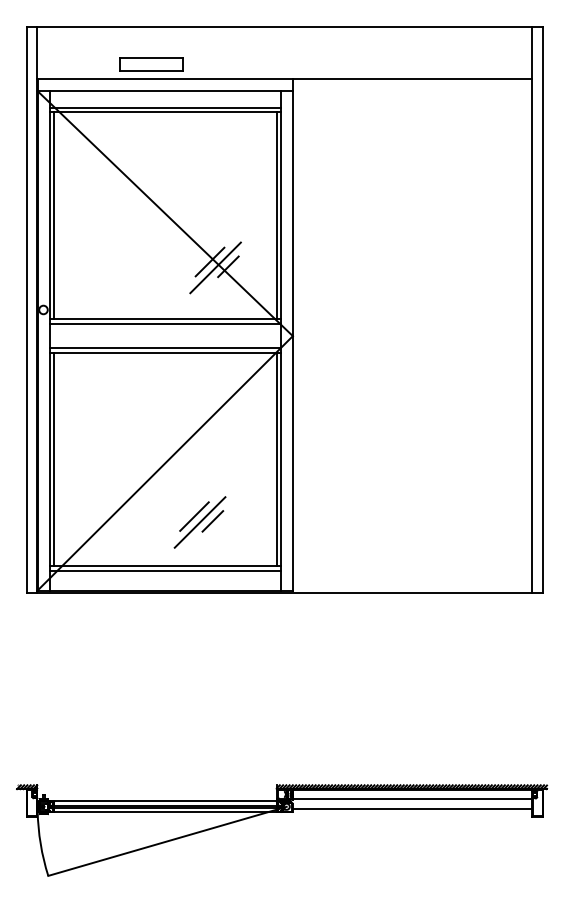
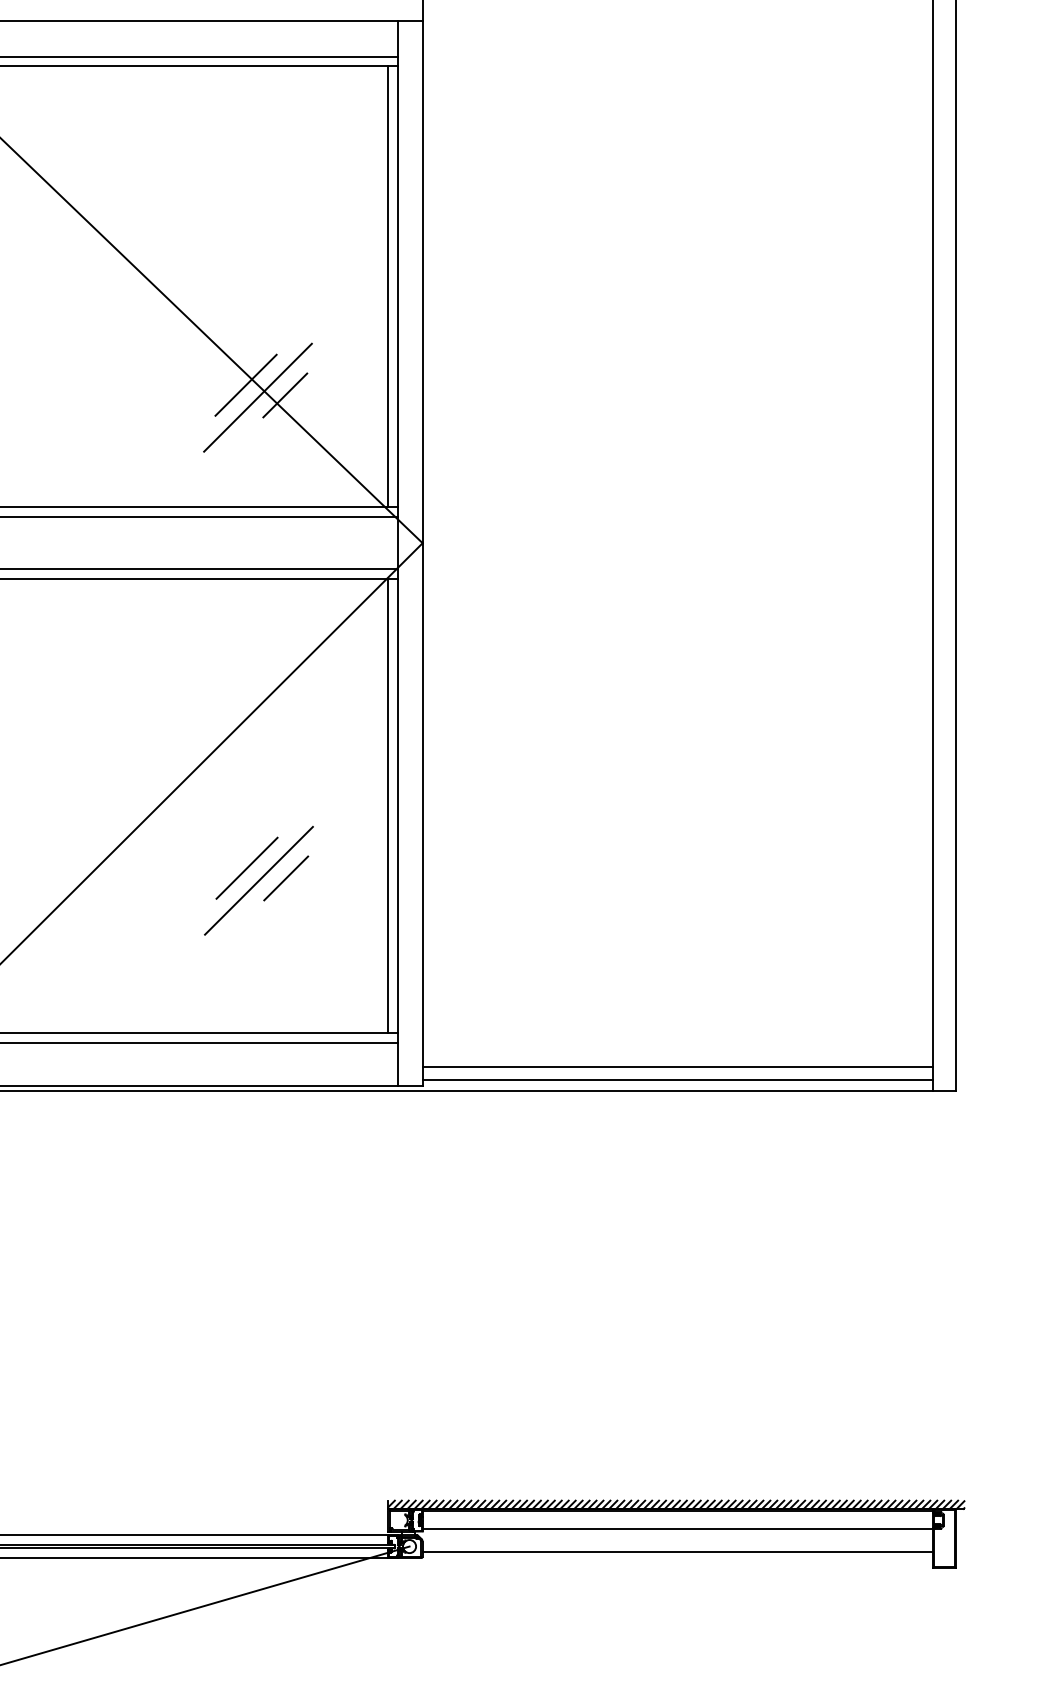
part: (199, 522) -> (257, 880), moved
line: (412, 581) -> (677, 1066), added
line: (412, 587) -> (677, 1079), added

